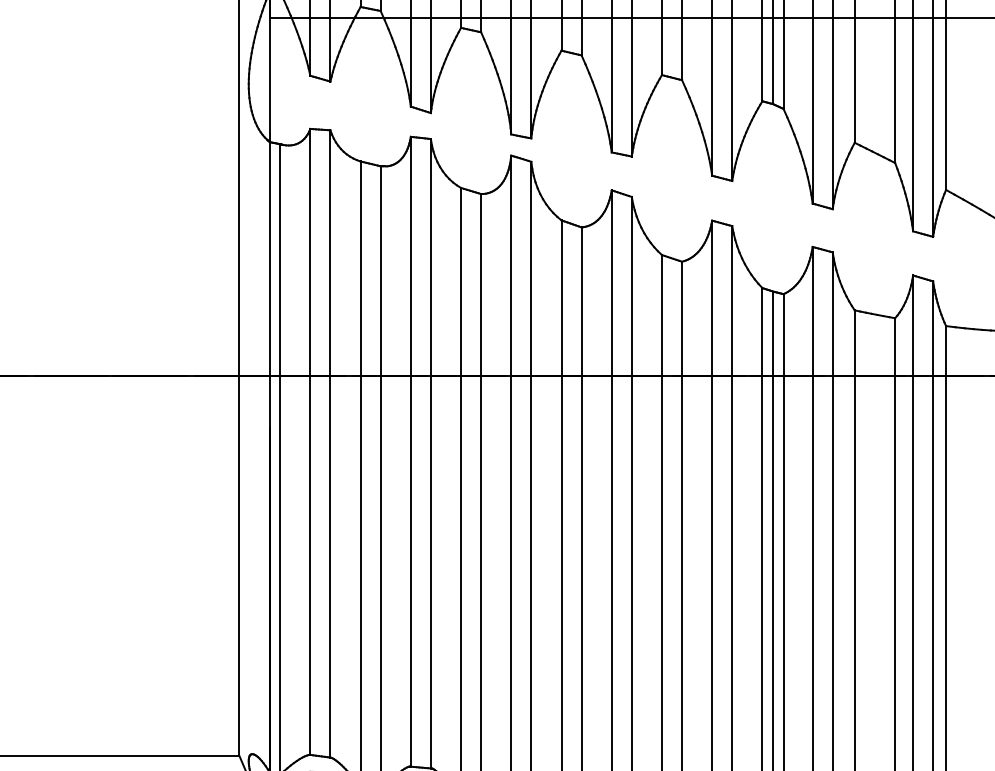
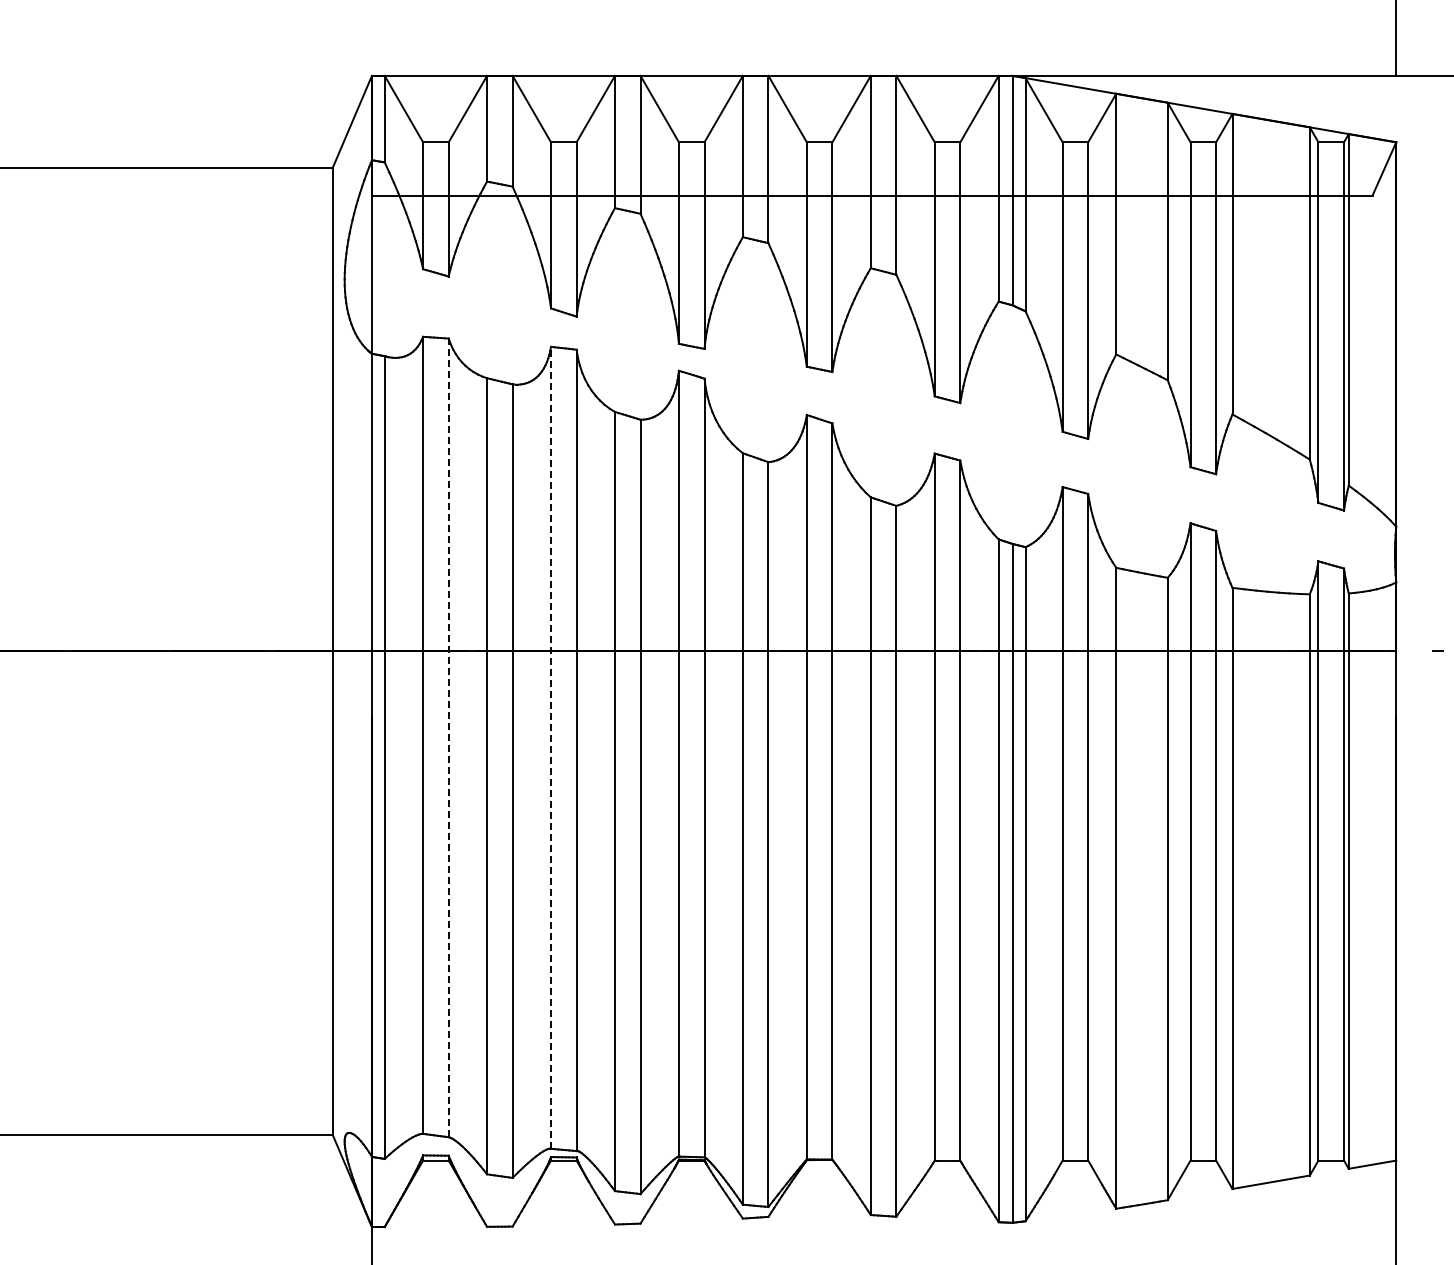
line: (330, 443) -> (448, 737), solid -> dashed
line: (411, 451) -> (551, 747), solid -> dashed

